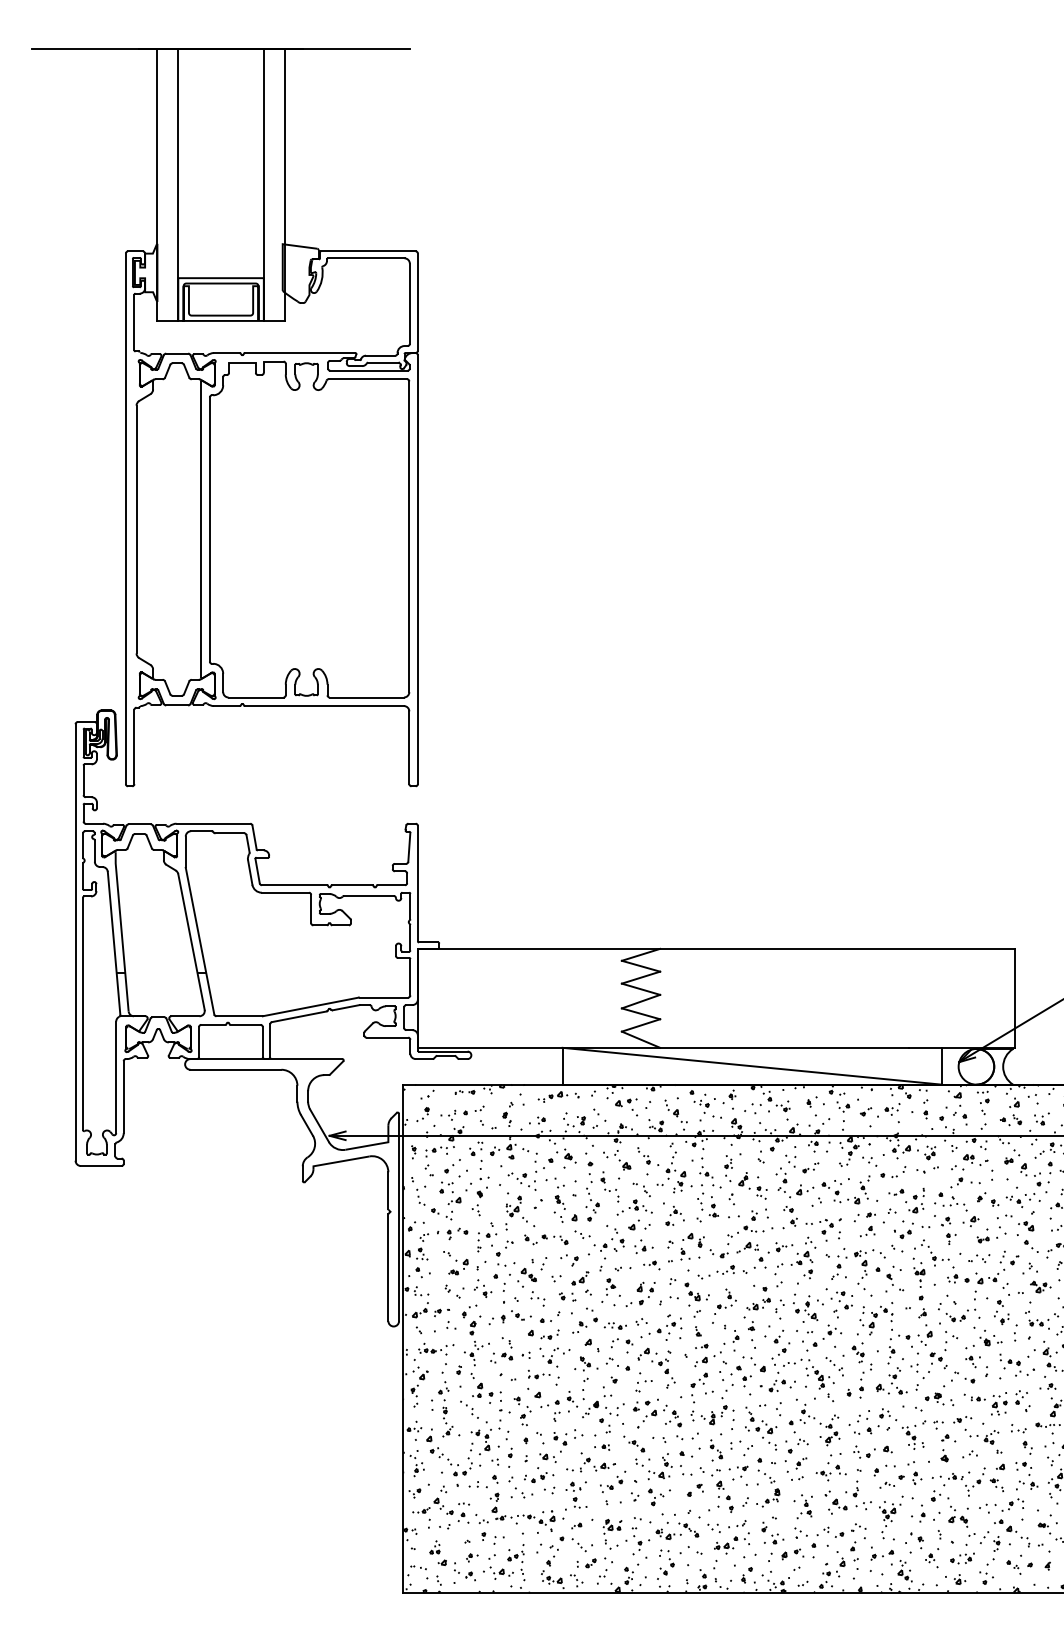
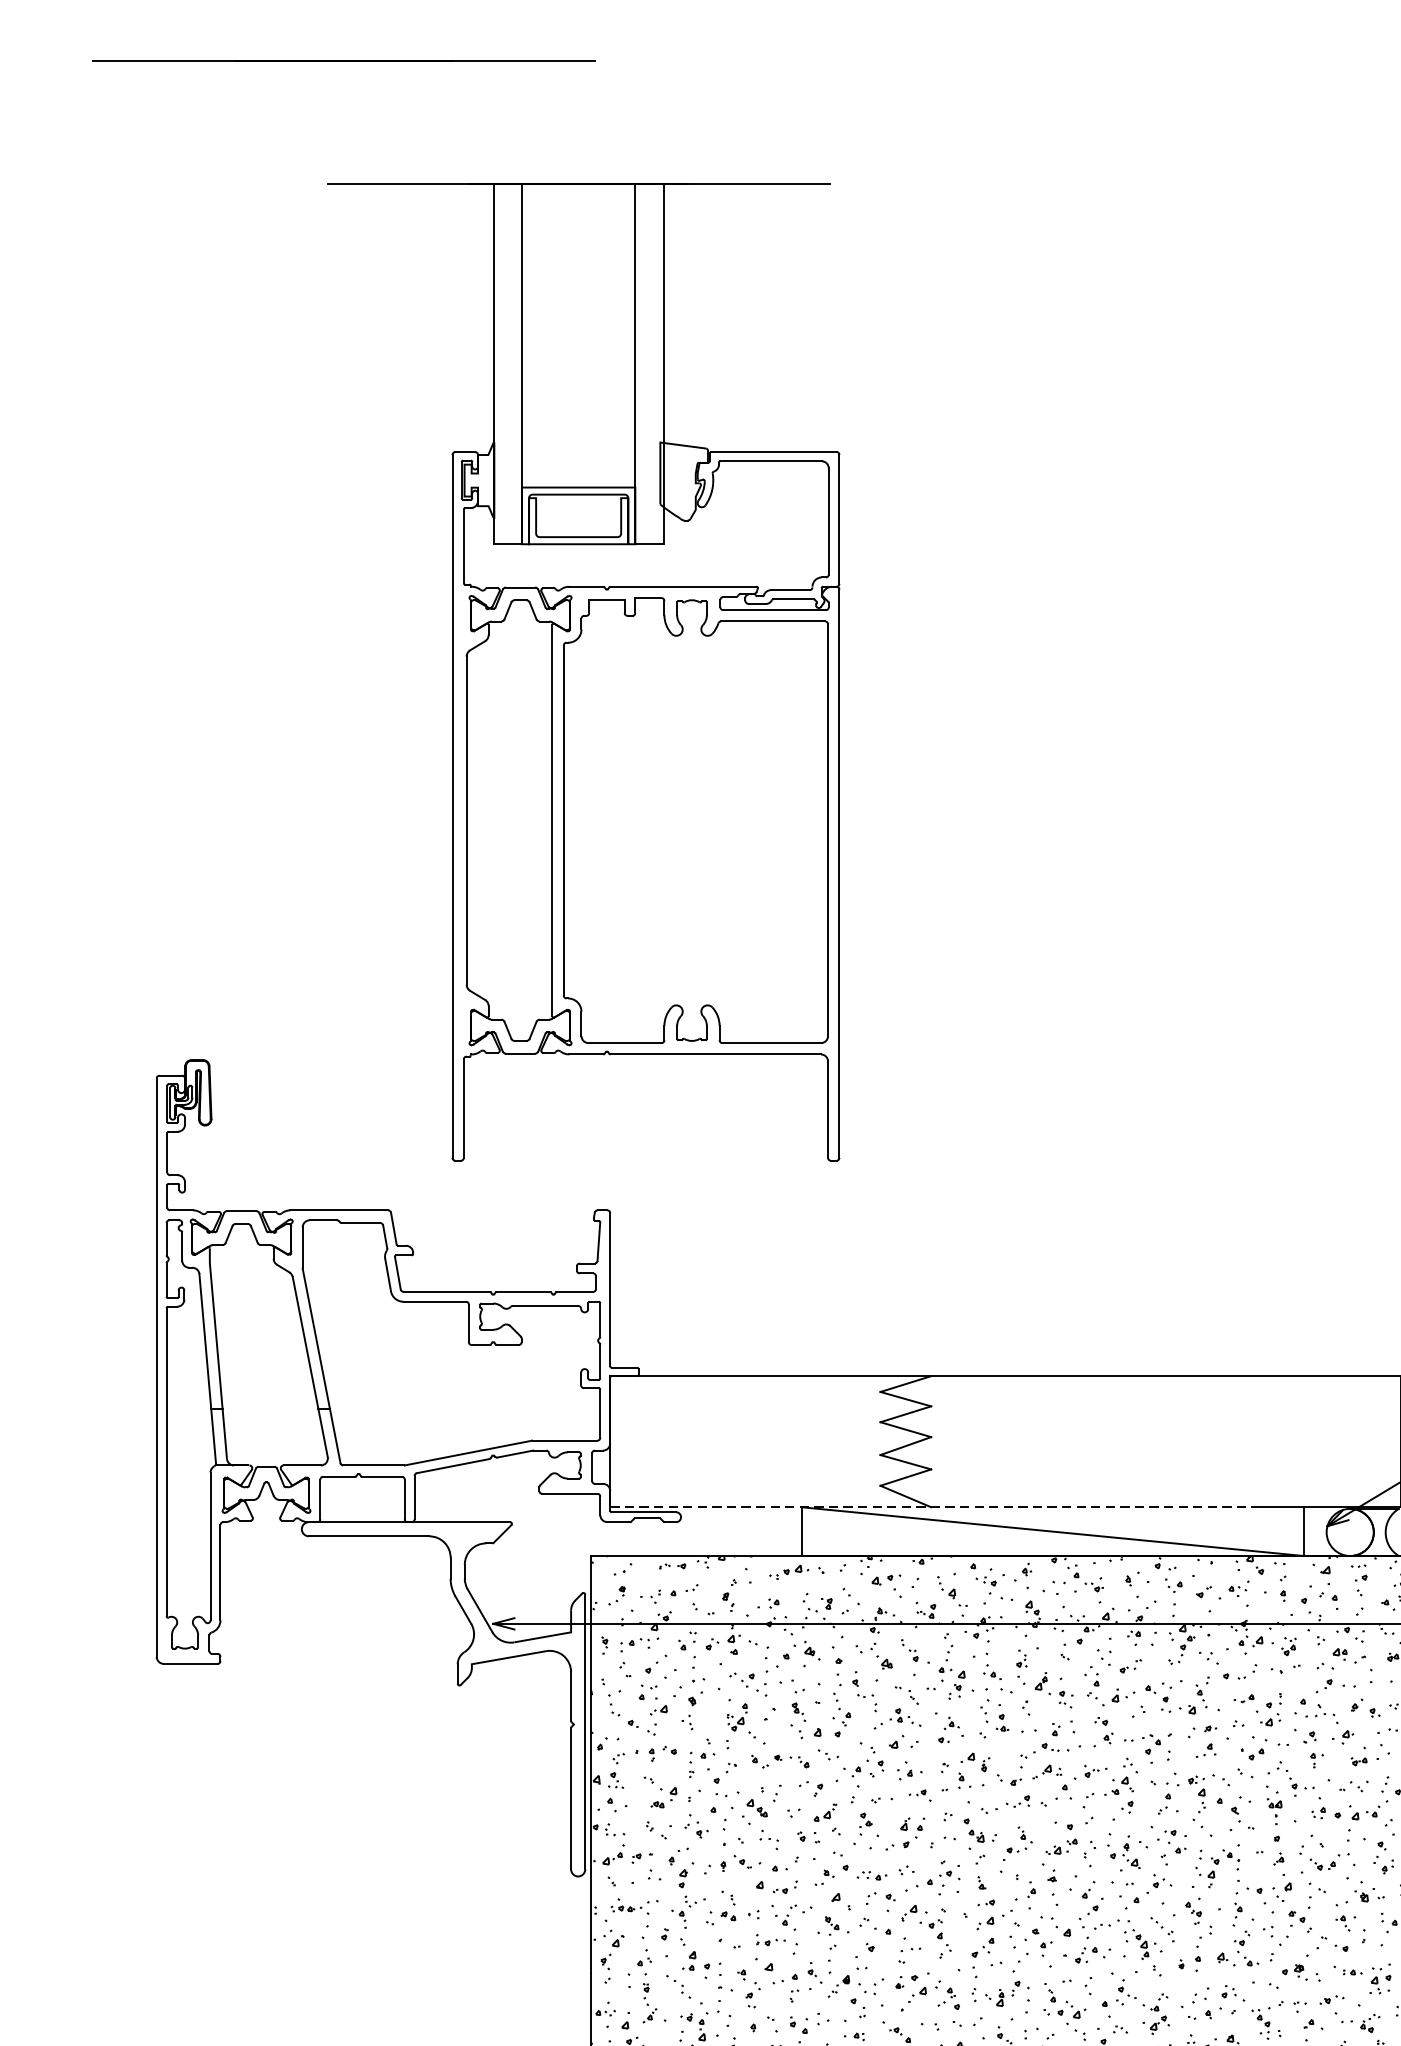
part: (224, 417) -> (583, 672), moved
line: (663, 1047) -> (935, 1506), solid -> dashed

